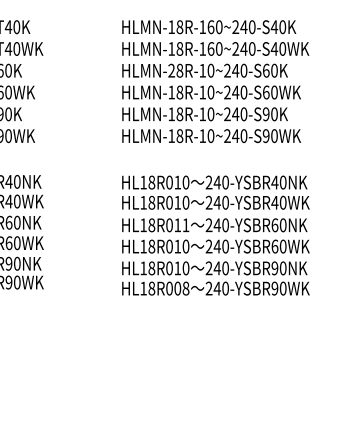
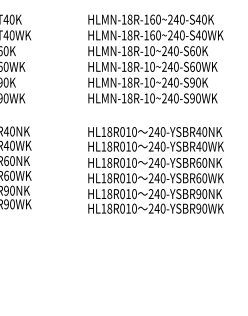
text: (170, 69) -> (123, 50), HLMN-28R-10~240-S60K -> HLMN-18R-10~240-S60K
text: (186, 224) -> (134, 162), HL18R011 -> HL18R010
text: (181, 288) -> (131, 208), HL18R008 -> HL18R010

